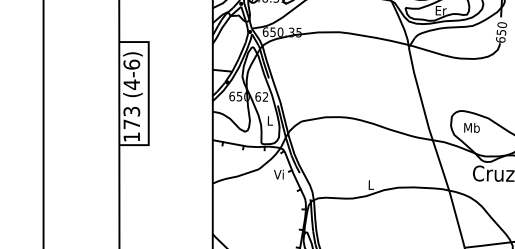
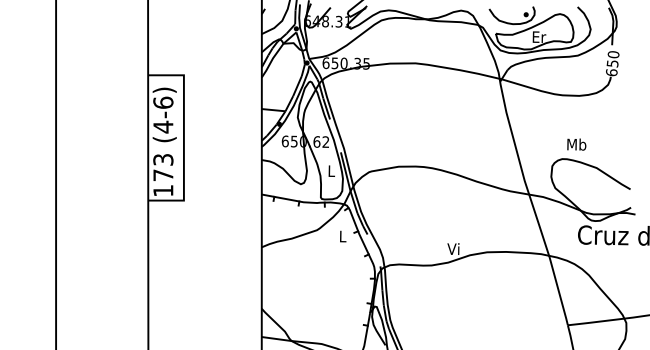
text: (471, 127) -> (576, 144), moved
text: (279, 174) -> (342, 236), Vi -> L
text: (370, 184) -> (453, 248), L -> Vi

